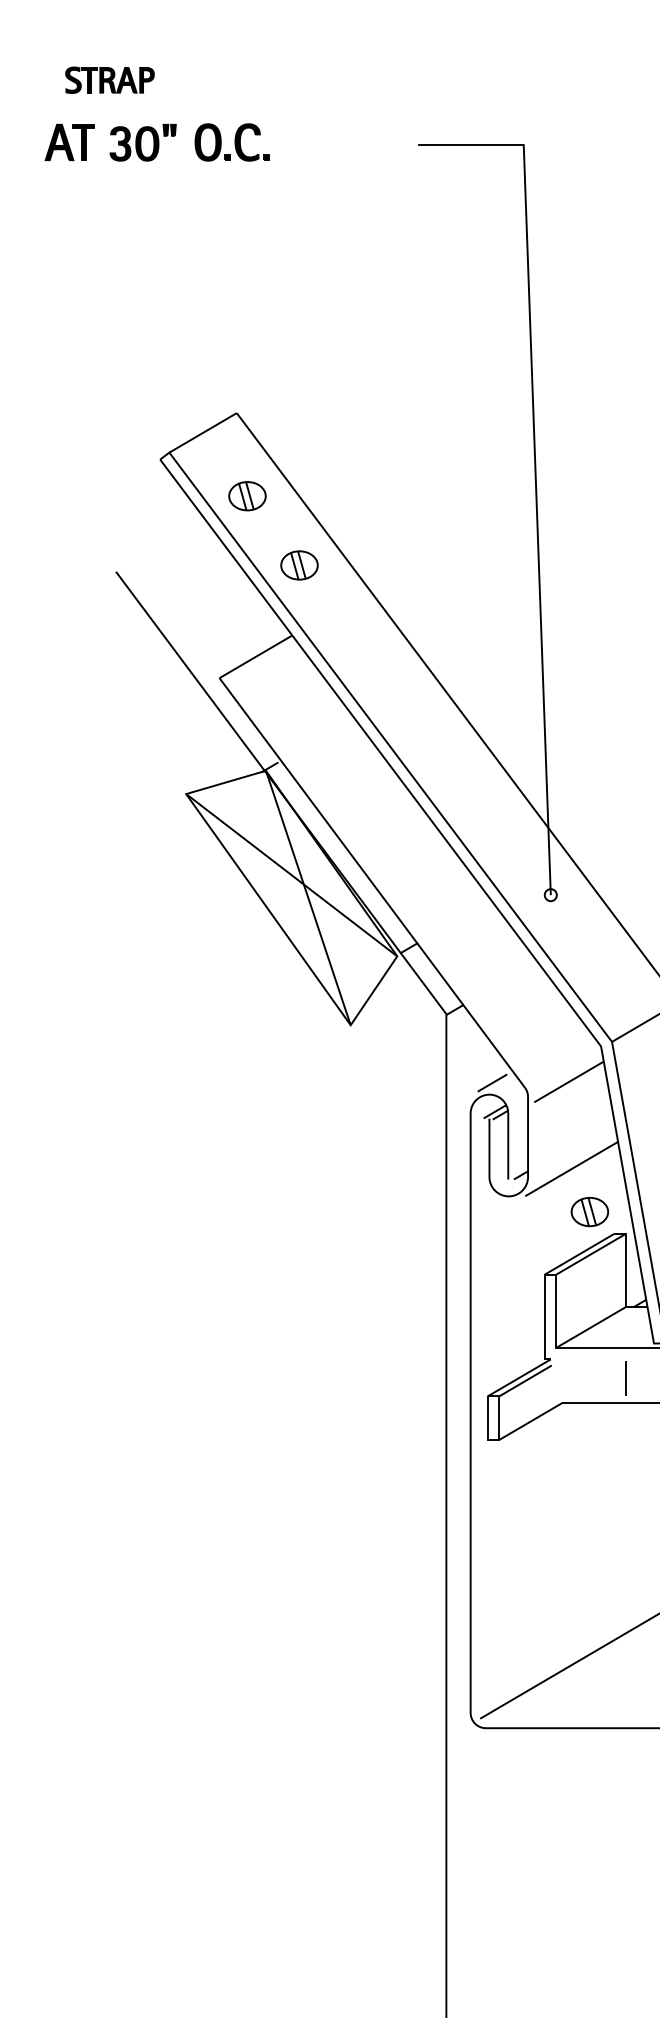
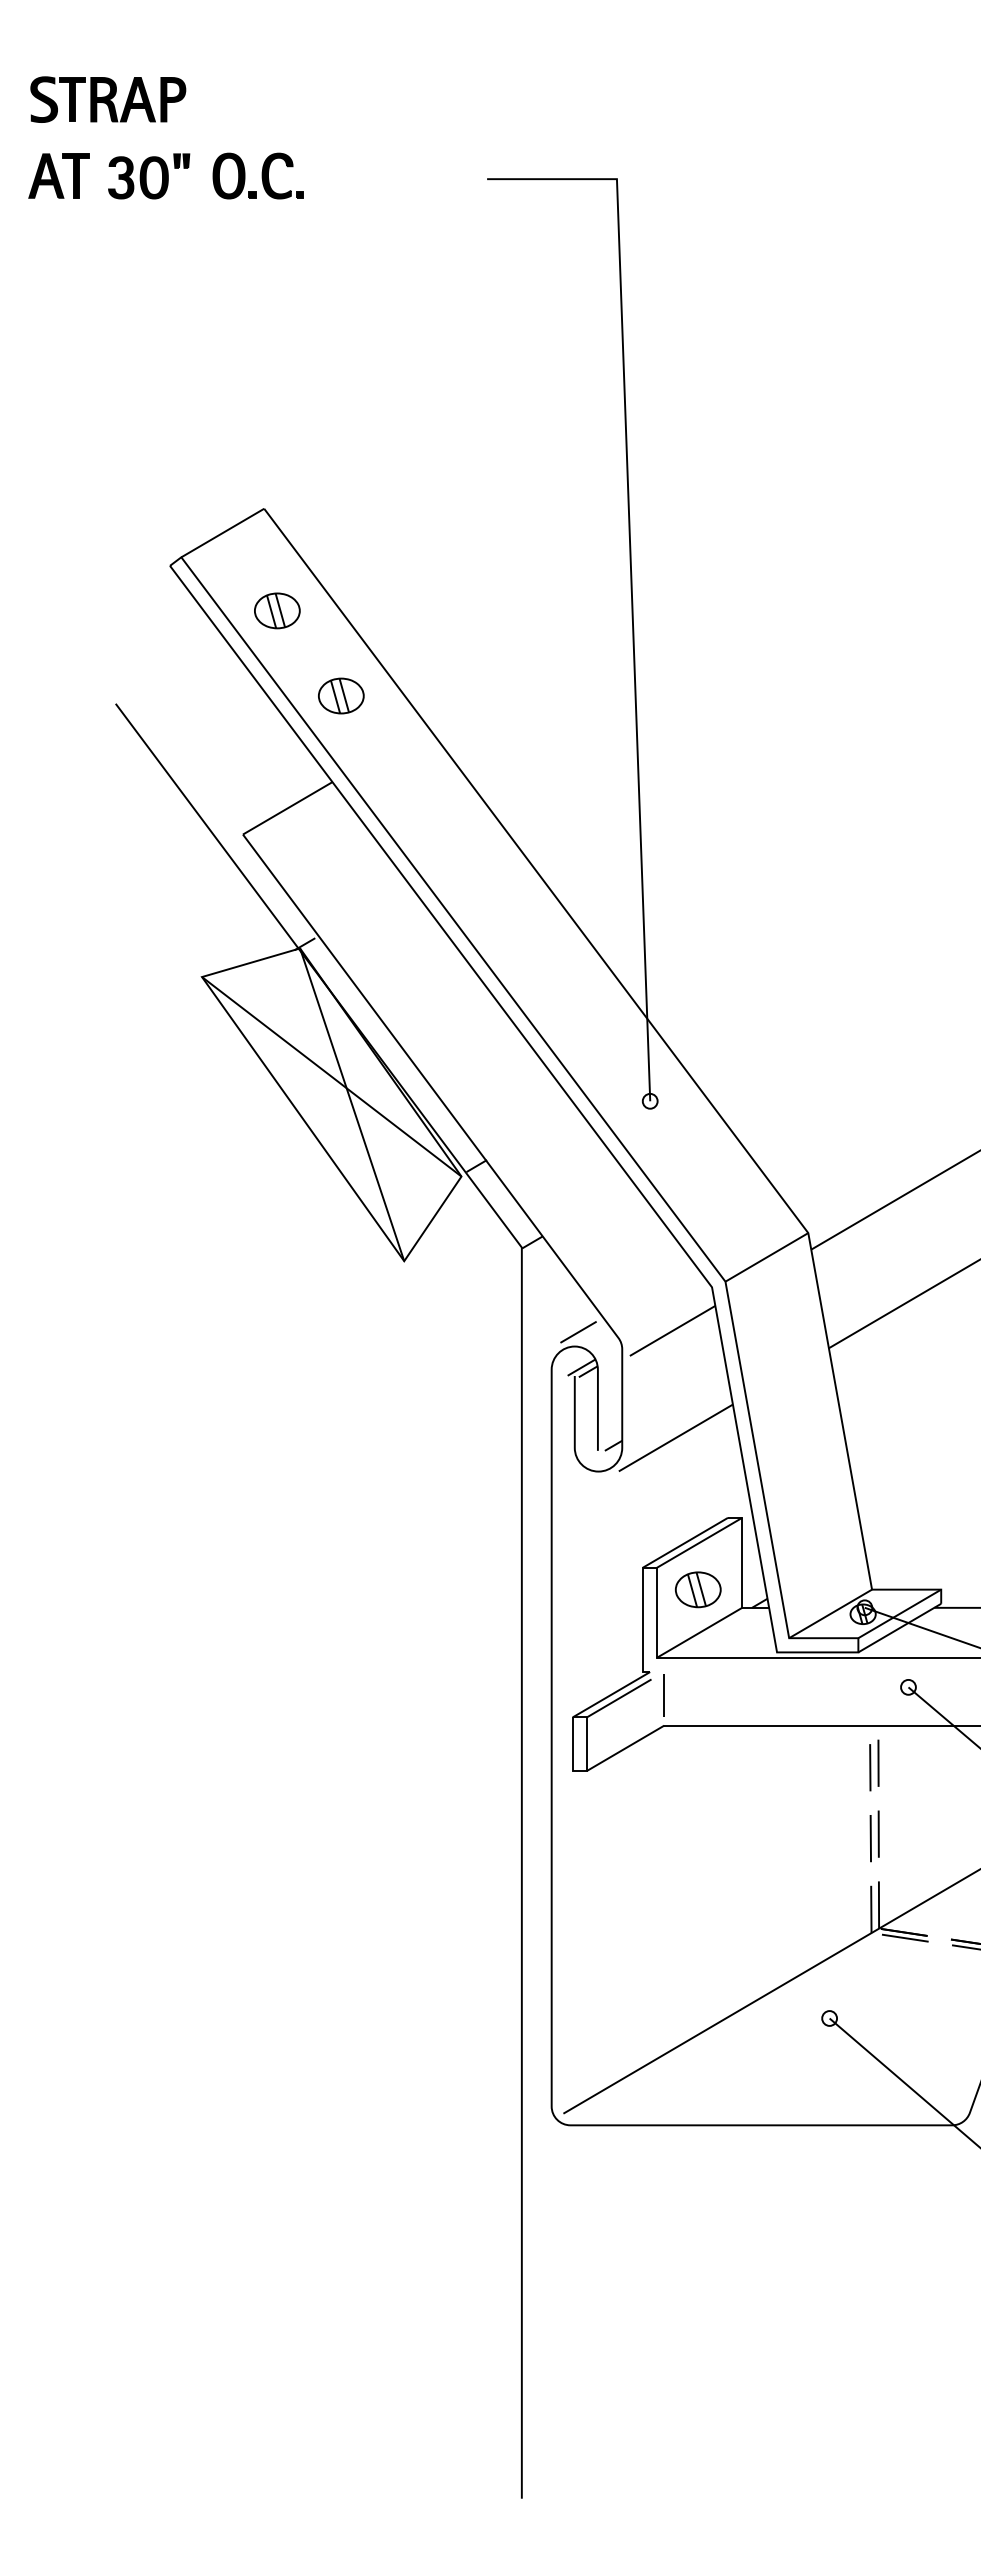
part: (110, 80) -> (108, 99), size x1.43
part: (590, 1211) -> (698, 1589), moved
line: (625, 1378) -> (663, 1695), moved

